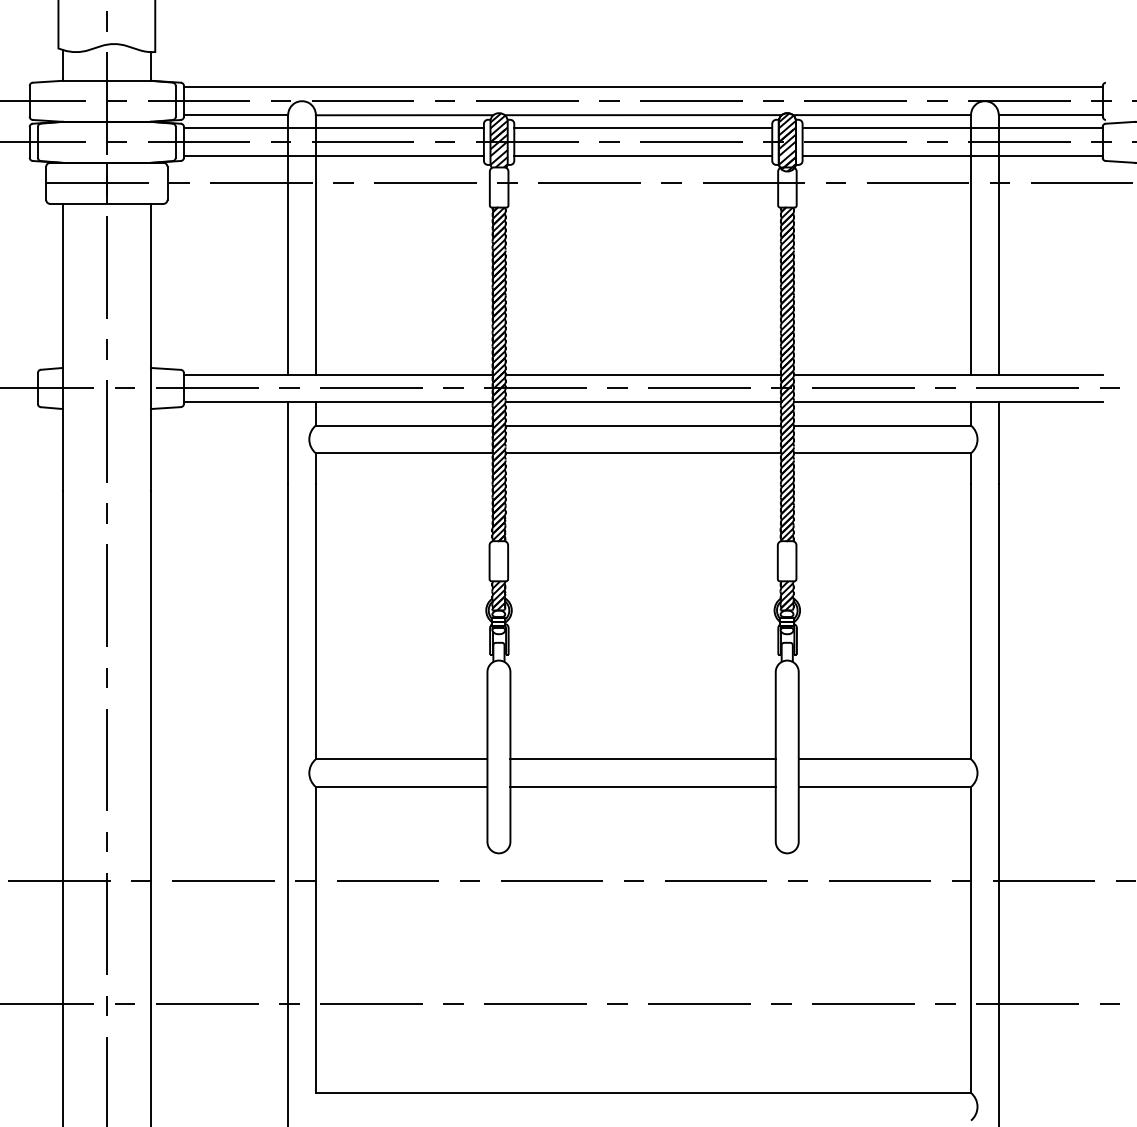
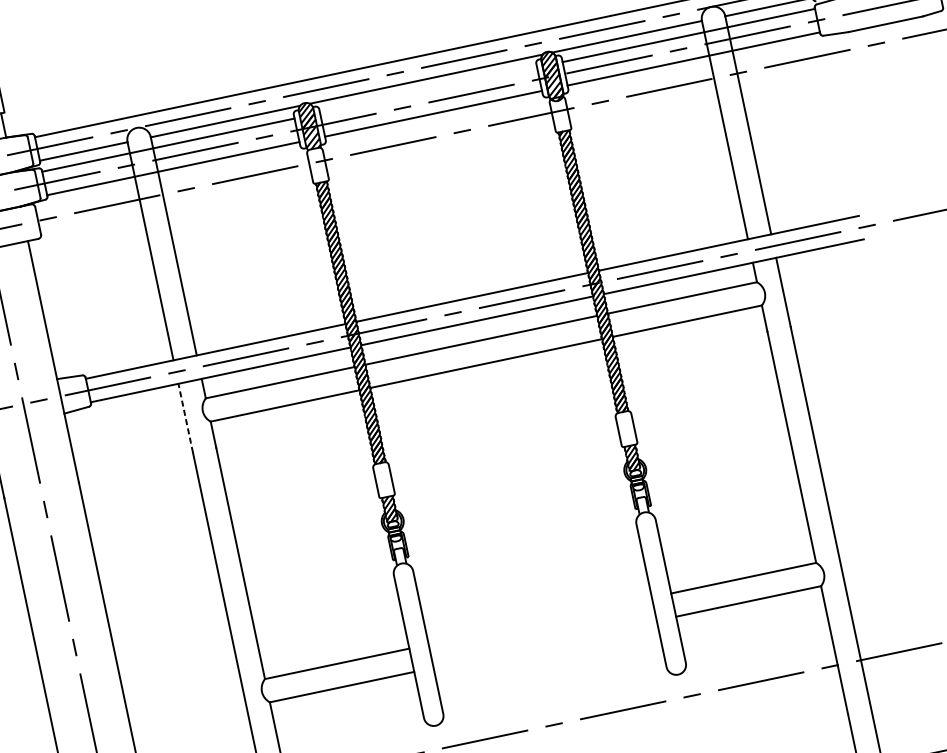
line: (643, 128) -> (428, 90), removed
line: (288, 442) -> (185, 417), solid -> dashed
line: (642, 759) -> (539, 621), removed
line: (642, 786) -> (544, 644), removed

